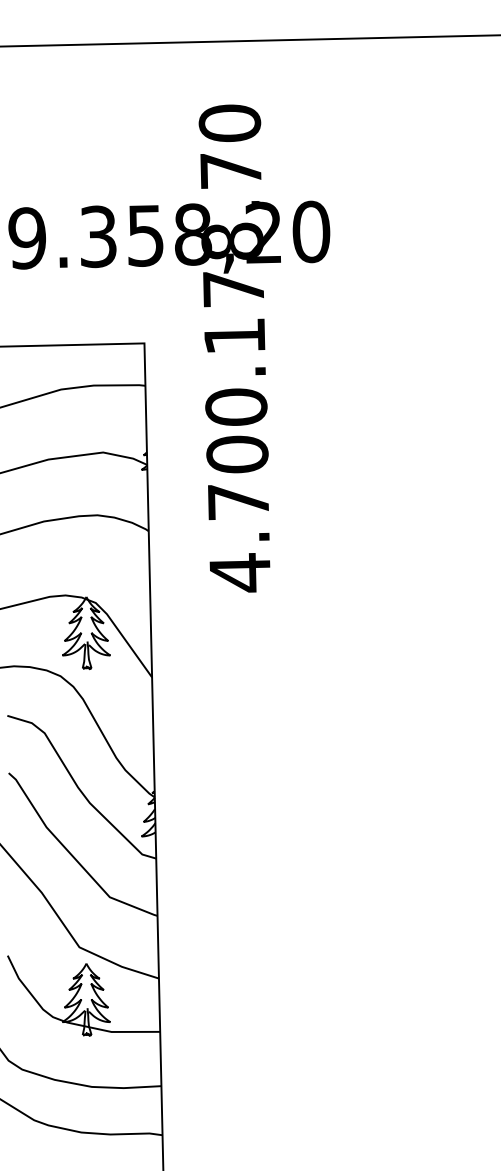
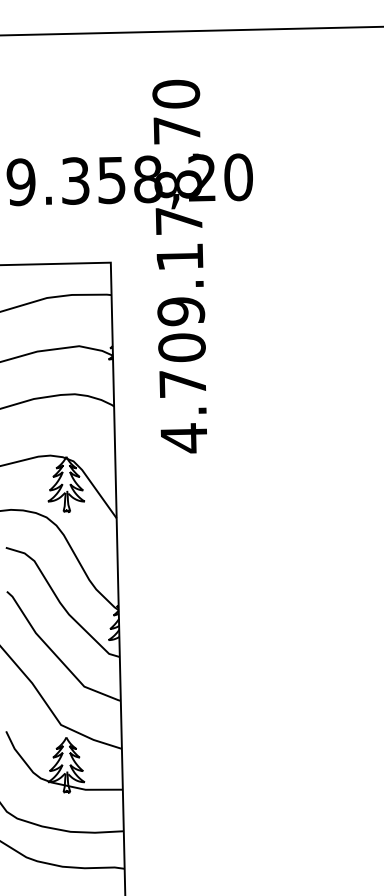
text: (236, 407) -> (181, 311), 4.700.178,70 -> 4.709.178,70

